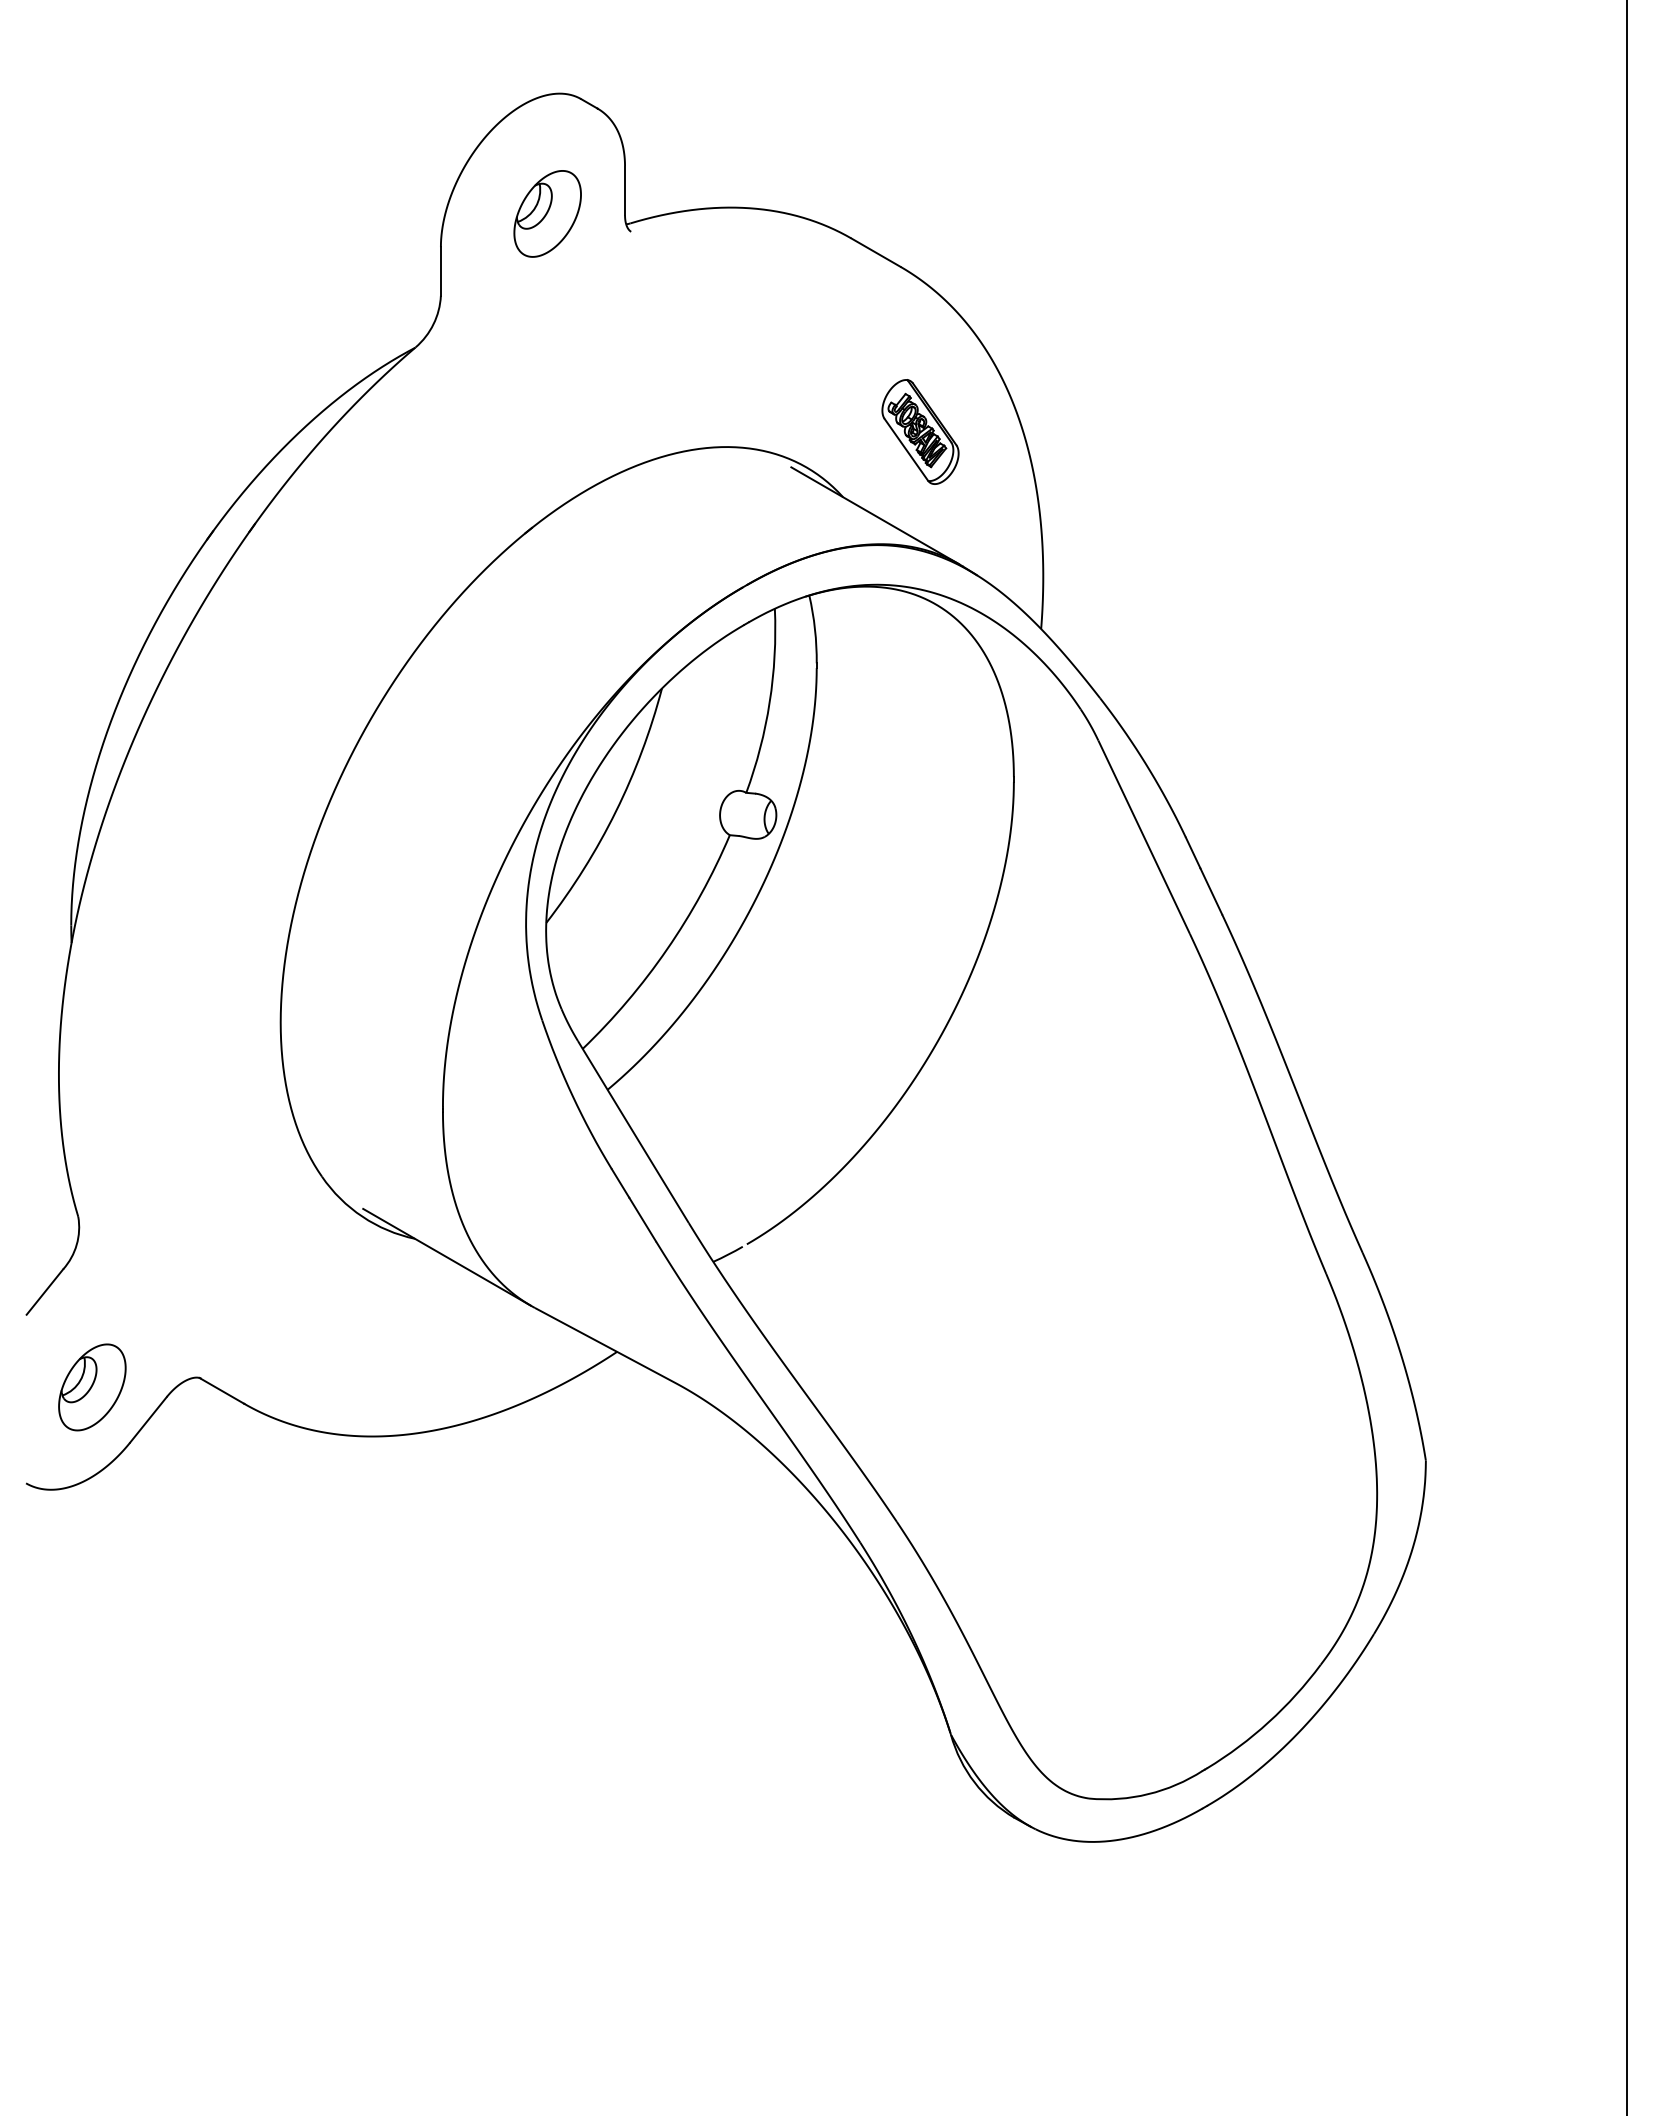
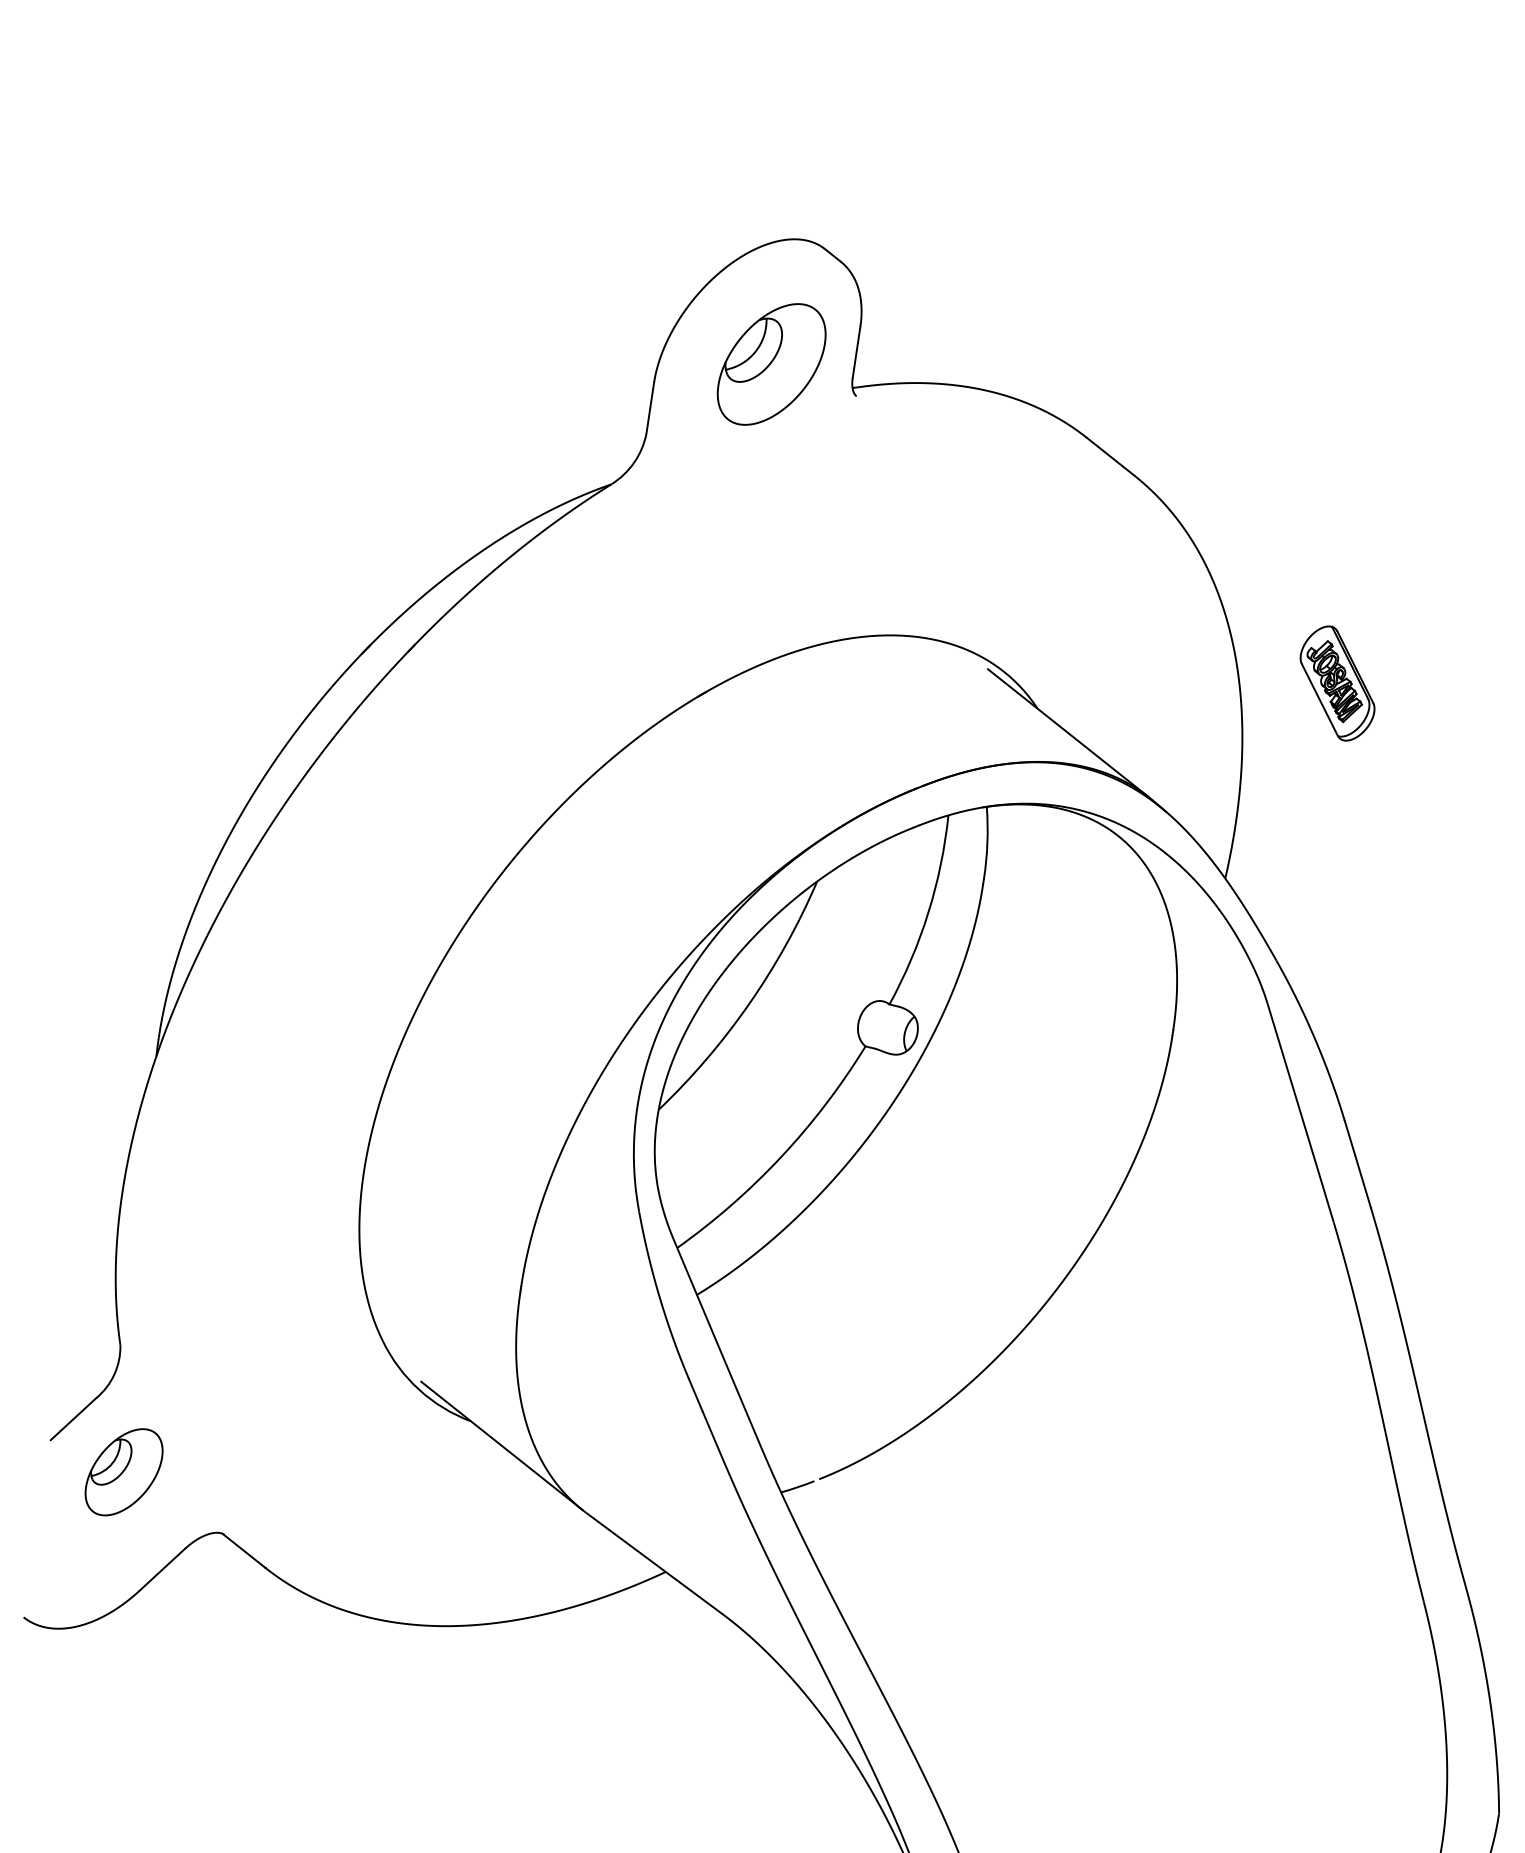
part: (547, 213) -> (771, 364), size x1.4
part: (920, 431) -> (1337, 682), moved
part: (92, 1387) -> (124, 1472), moved

